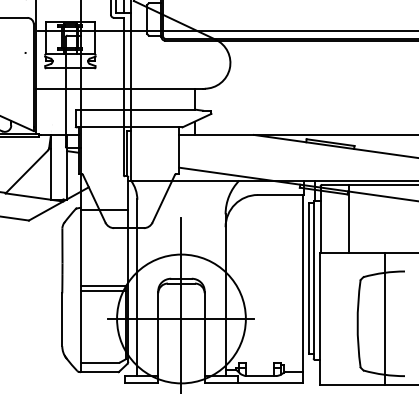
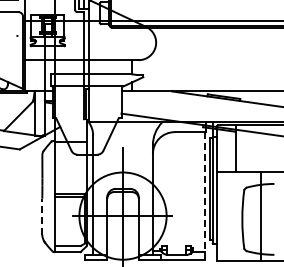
line: (303, 288) -> (205, 195), solid -> dashed
line: (62, 319) -> (42, 216), solid -> dashed

